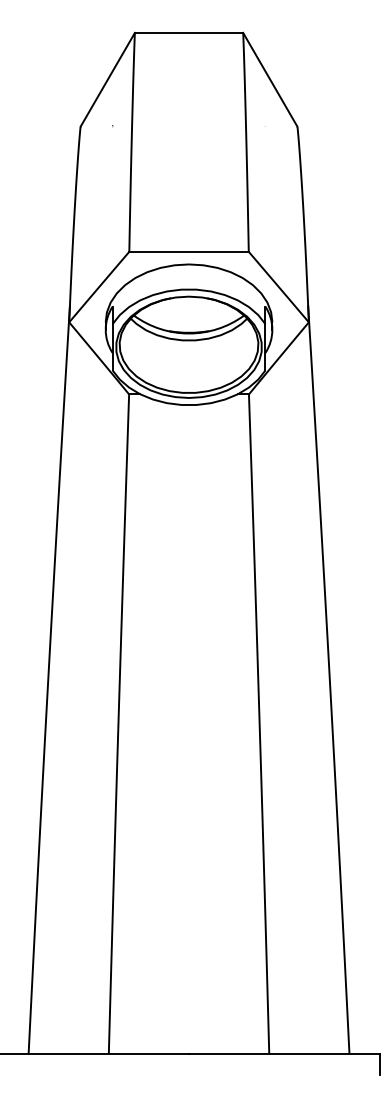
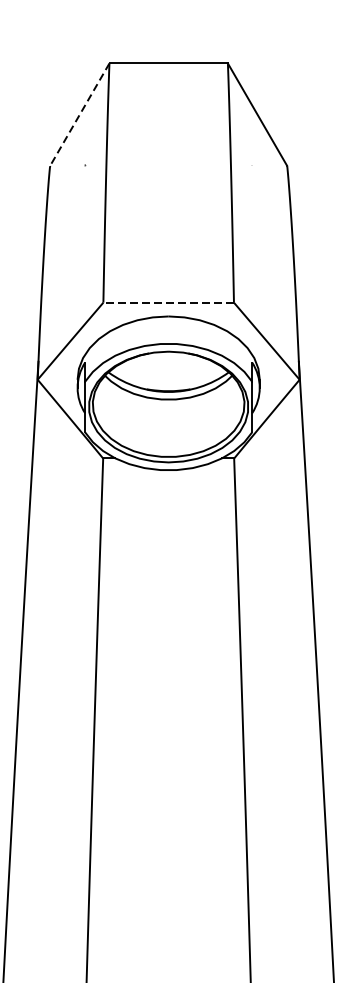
line: (107, 80) -> (79, 115), solid -> dashed
line: (189, 251) -> (169, 302), solid -> dashed

